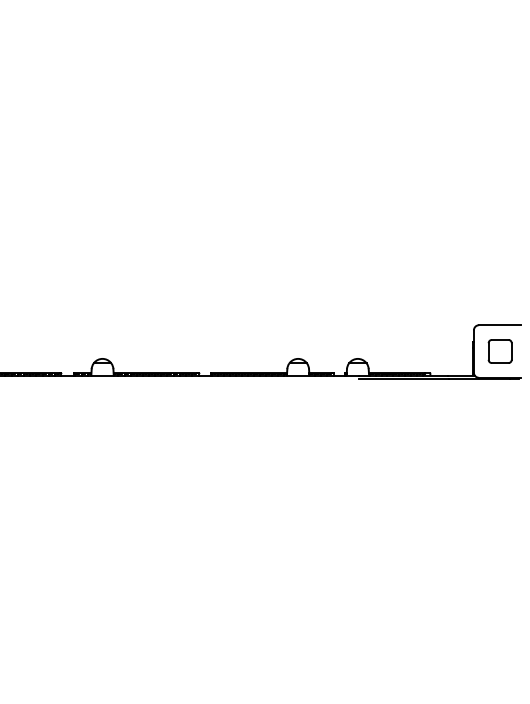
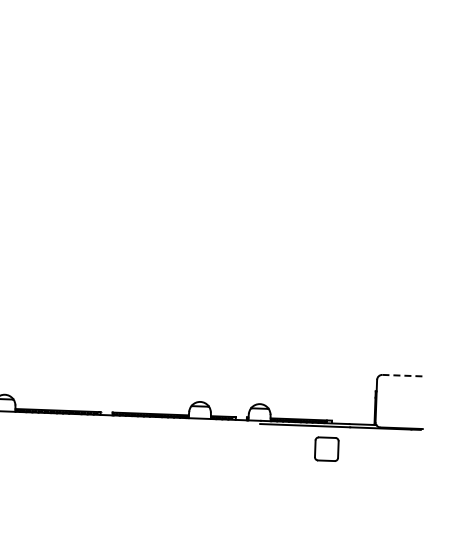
line: (500, 325) -> (403, 375), solid -> dashed
part: (499, 351) -> (326, 449), moved

